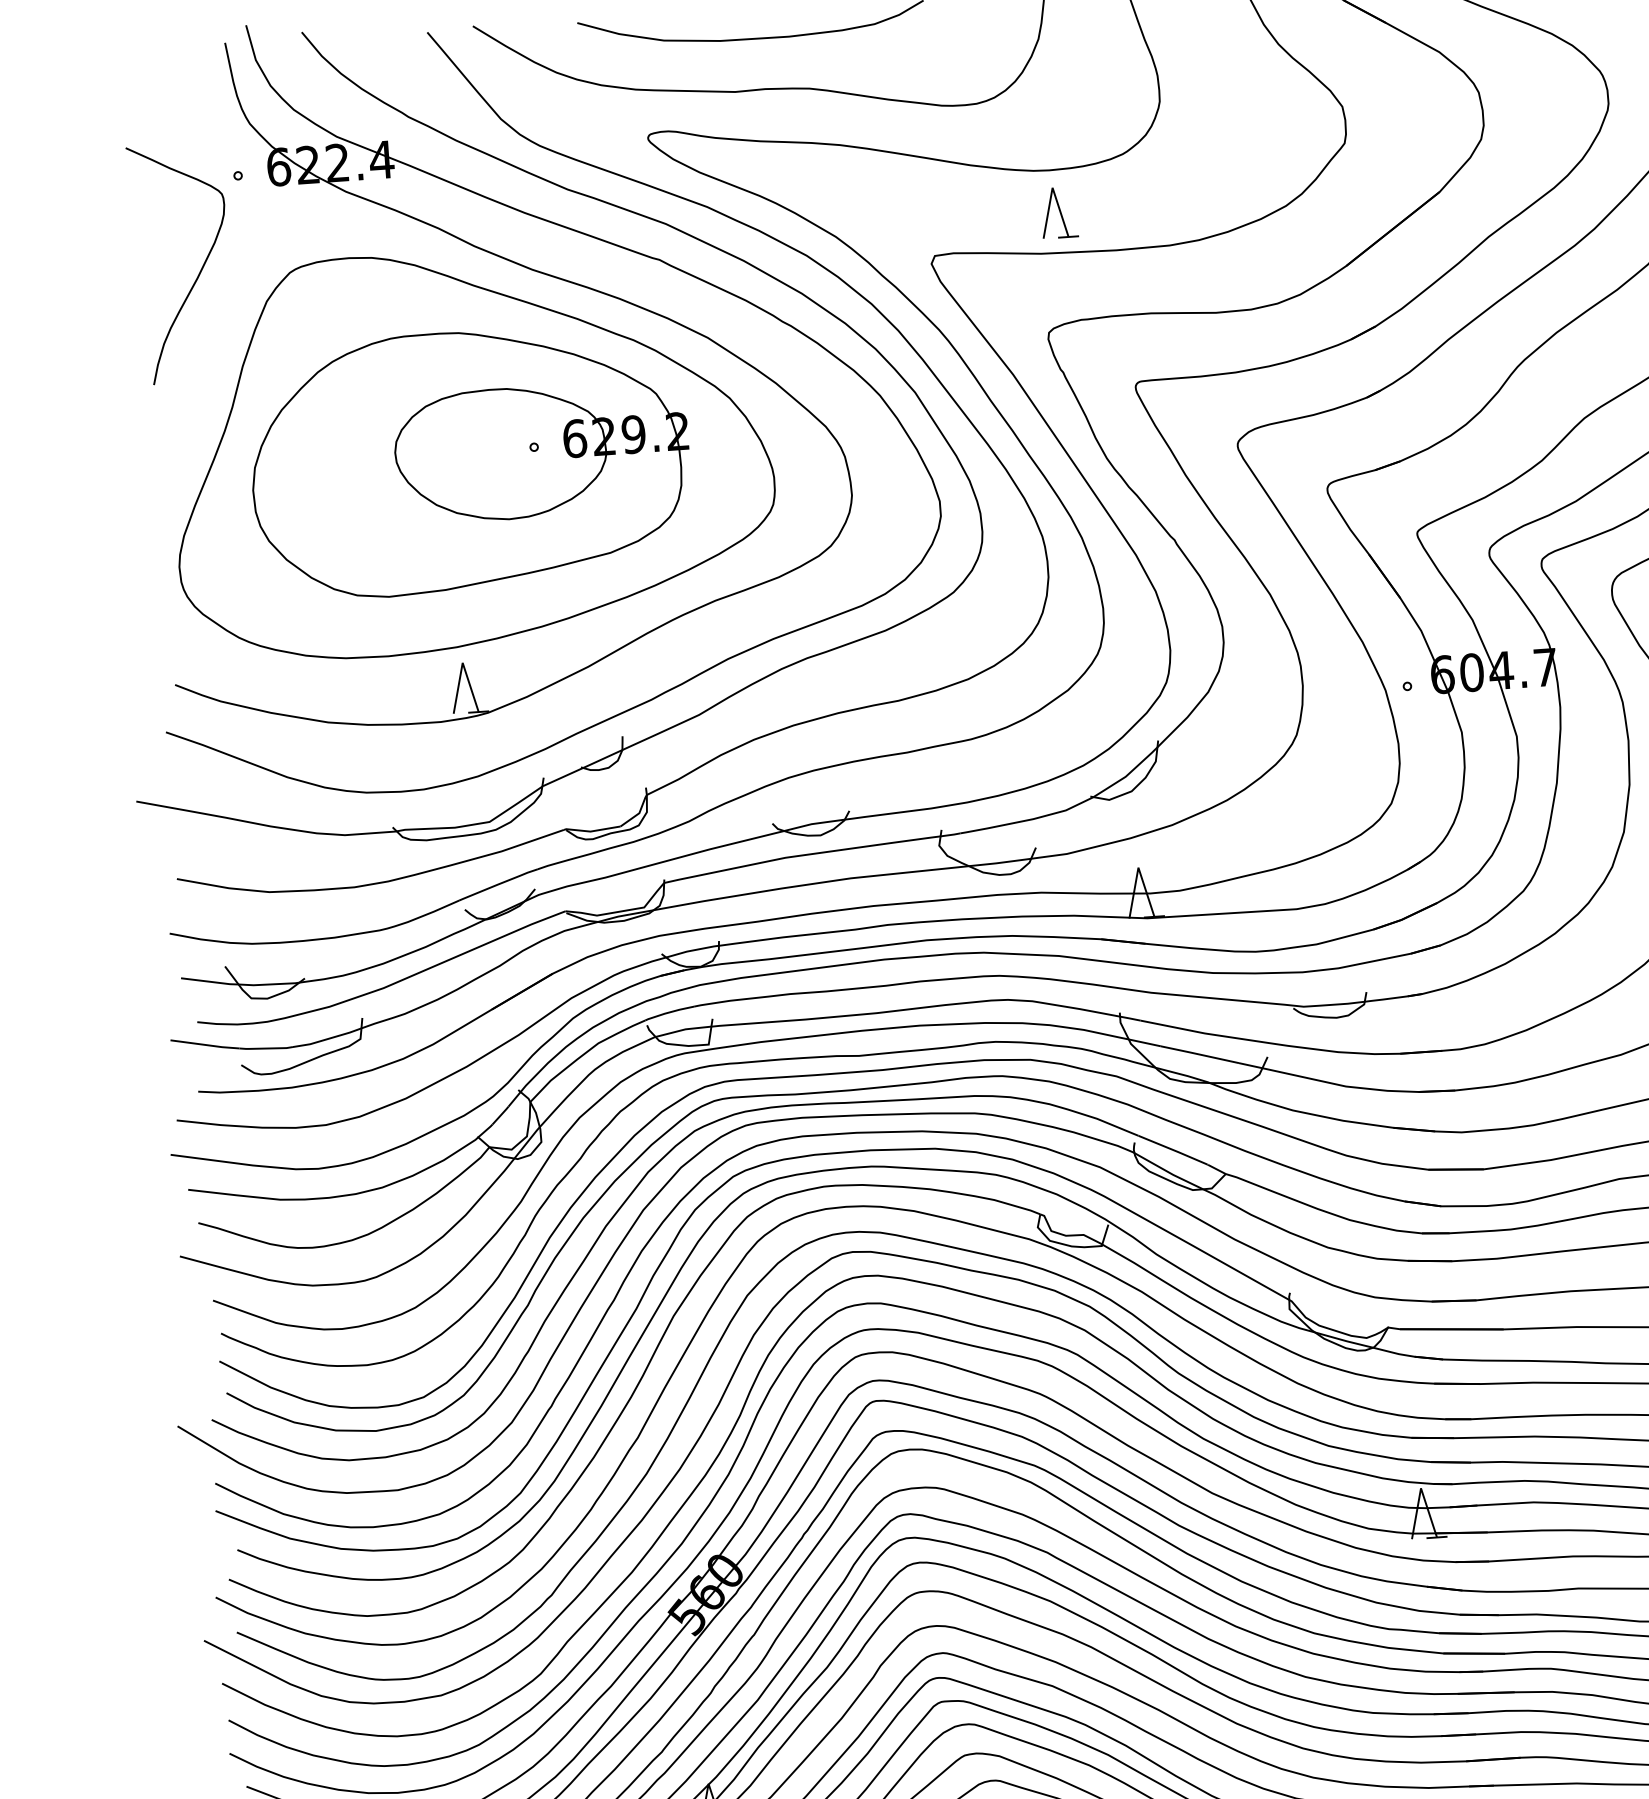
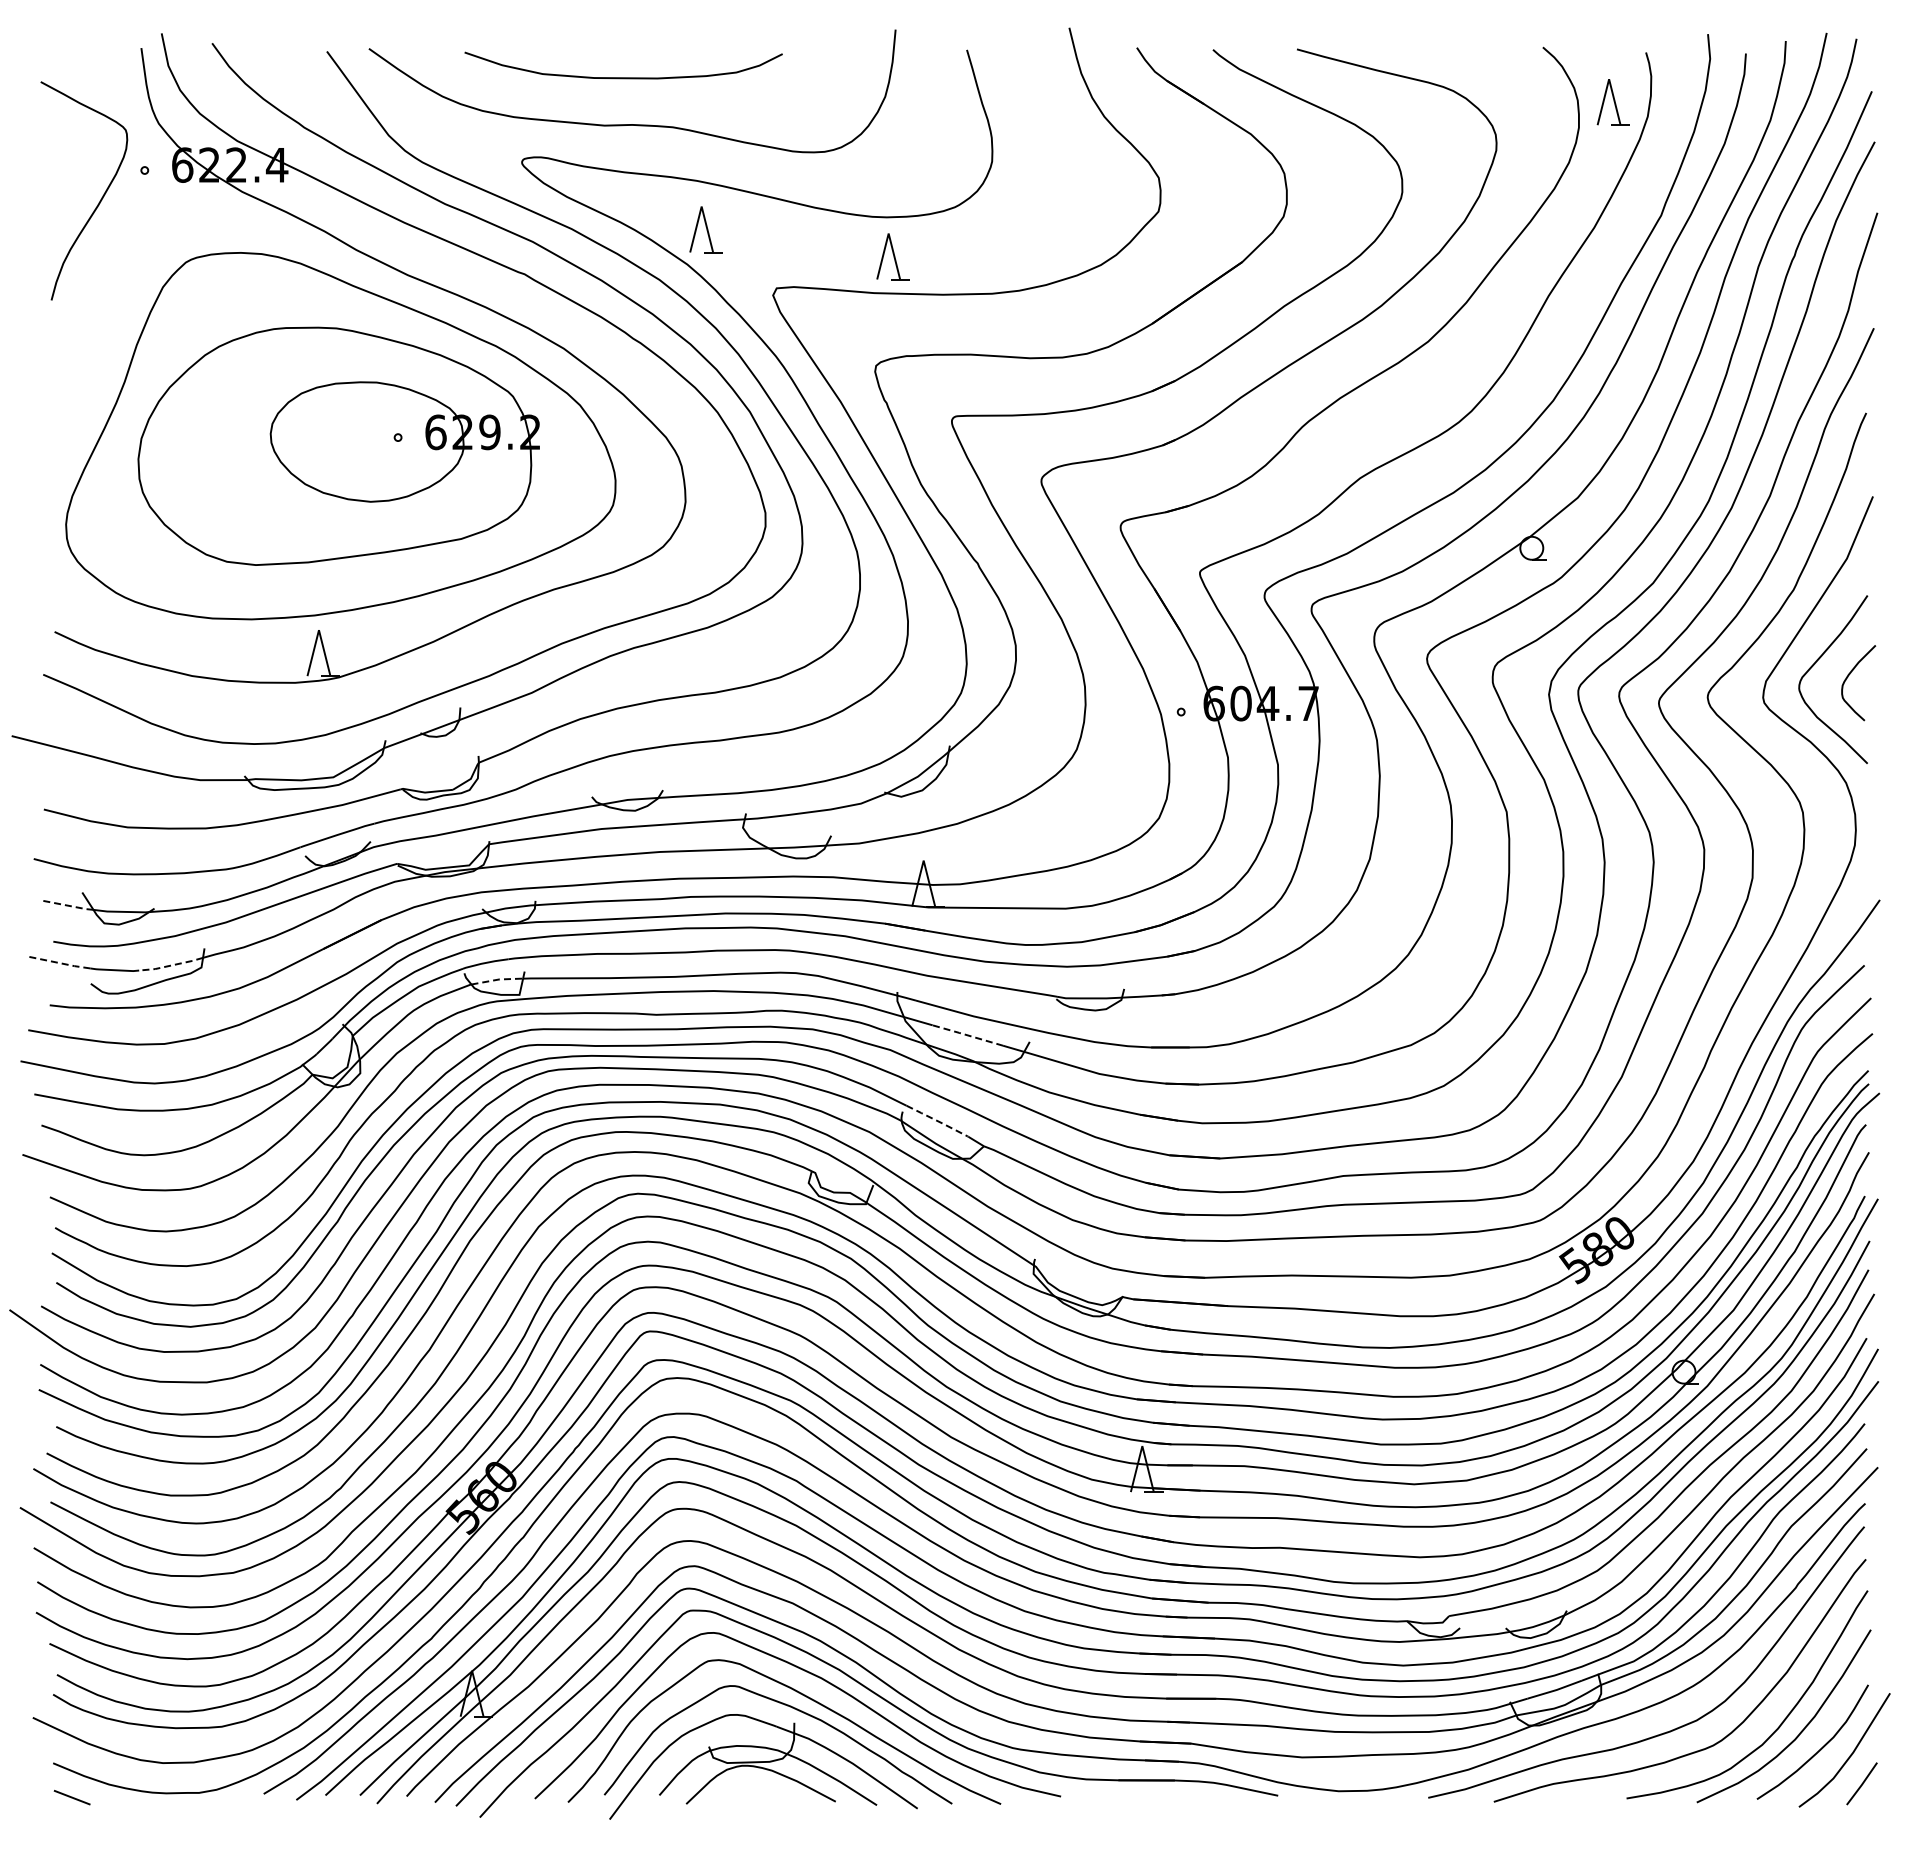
part: (852, 197) -> (705, 229), added
curve: (199, 271) -> (100, 199), moved
line: (209, 981) -> (67, 905), solid -> dashed
line: (683, 1029) -> (497, 979), solid -> dashed
line: (326, 1039) -> (170, 965), solid -> dashed
line: (204, 1044) -> (58, 962), solid -> dashed
line: (1198, 1054) -> (966, 1035), solid -> dashed
line: (1173, 1149) -> (937, 1120), solid -> dashed

